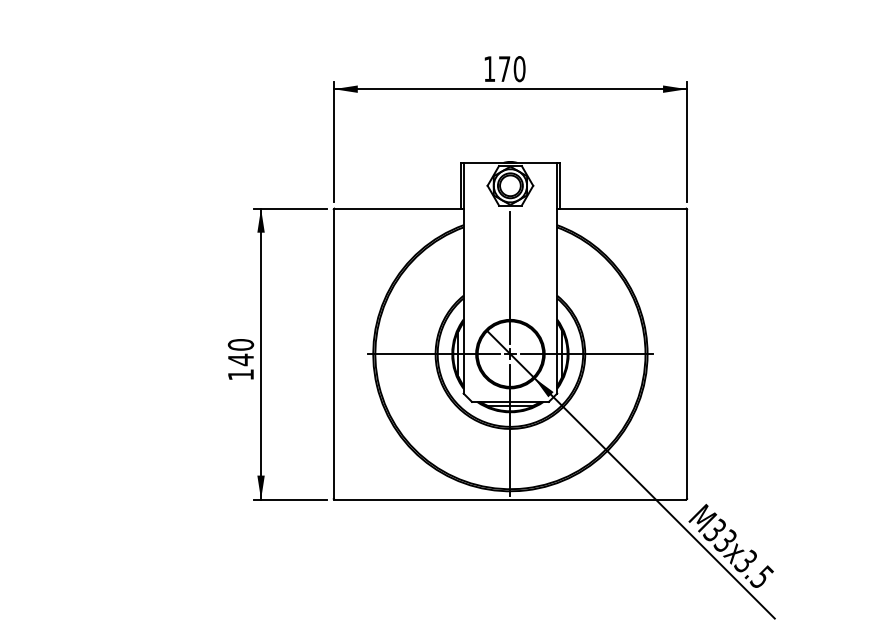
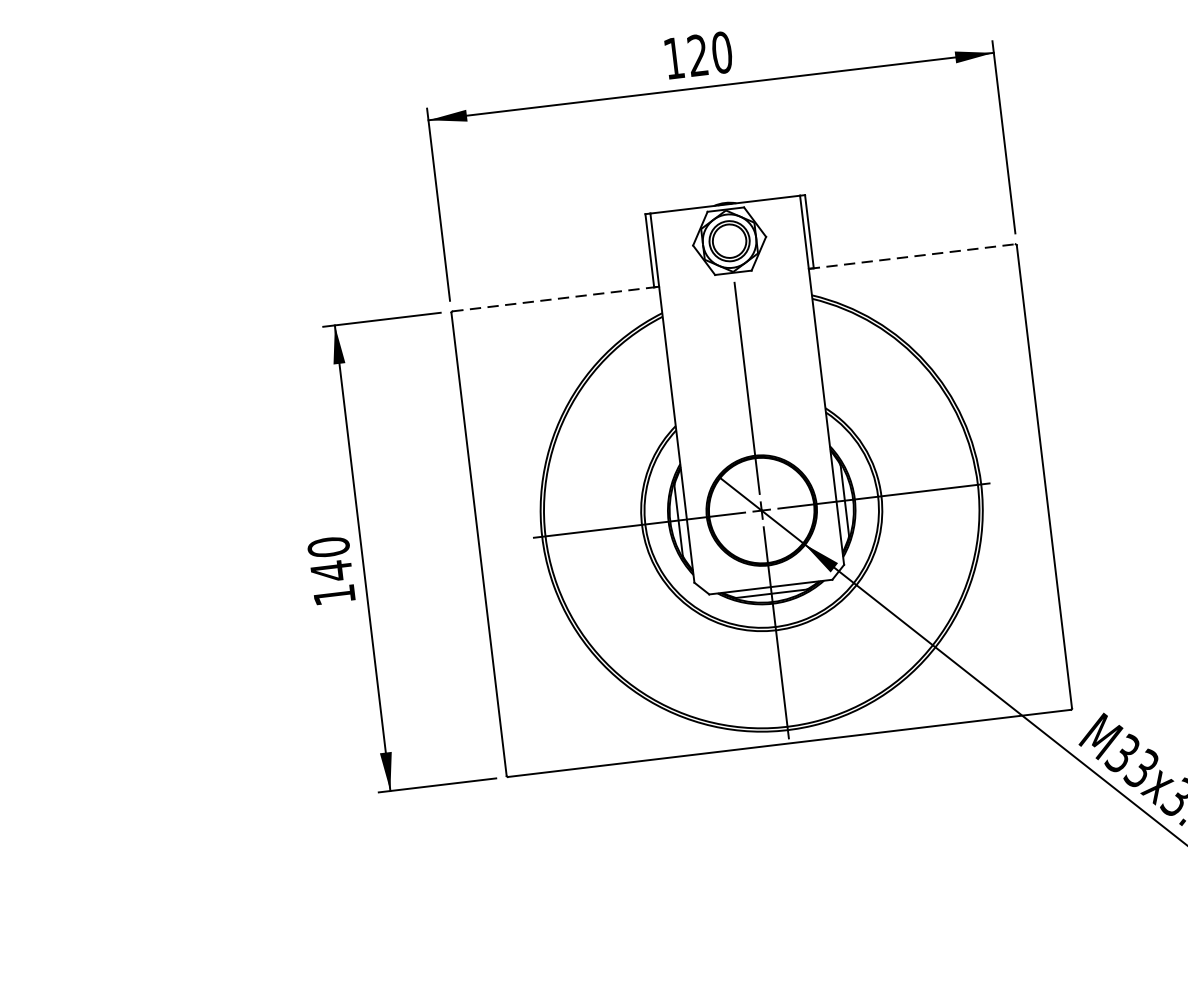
text: (504, 68) -> (697, 54), 170 -> 120
line: (399, 208) -> (556, 298), solid -> dashed
line: (621, 208) -> (911, 256), solid -> dashed

